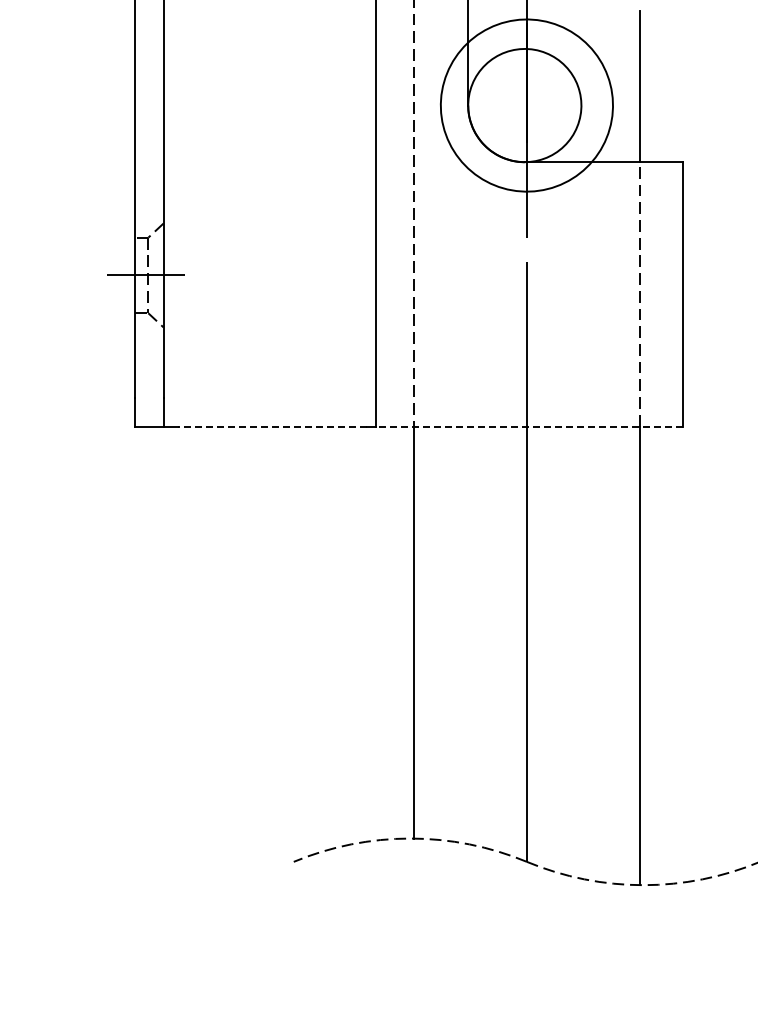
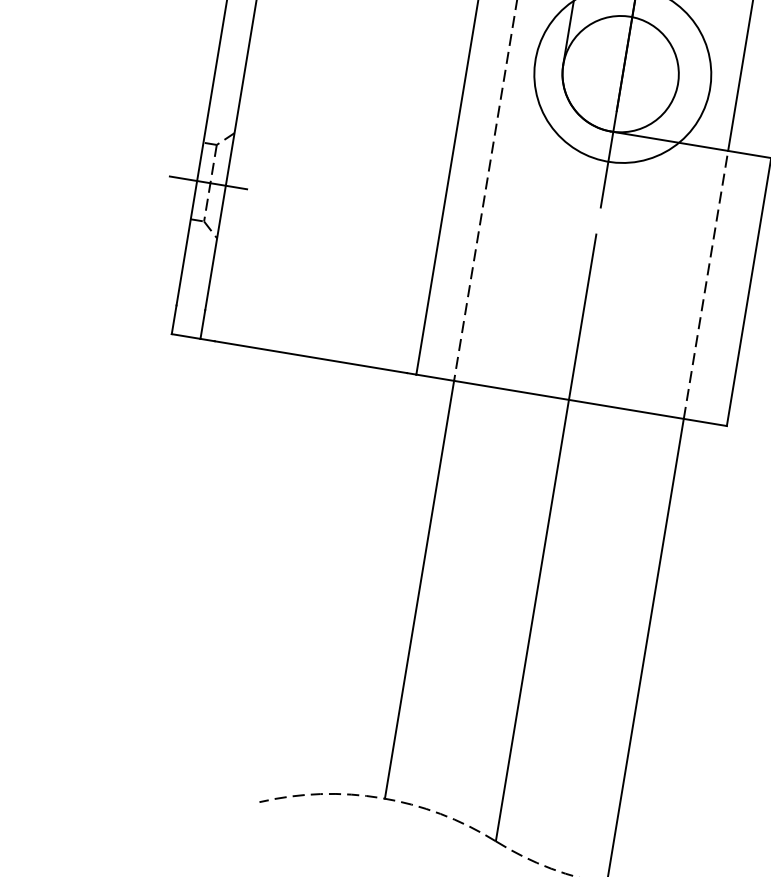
line: (272, 426) -> (310, 357), dashed -> solid
line: (529, 426) -> (571, 400), dashed -> solid

